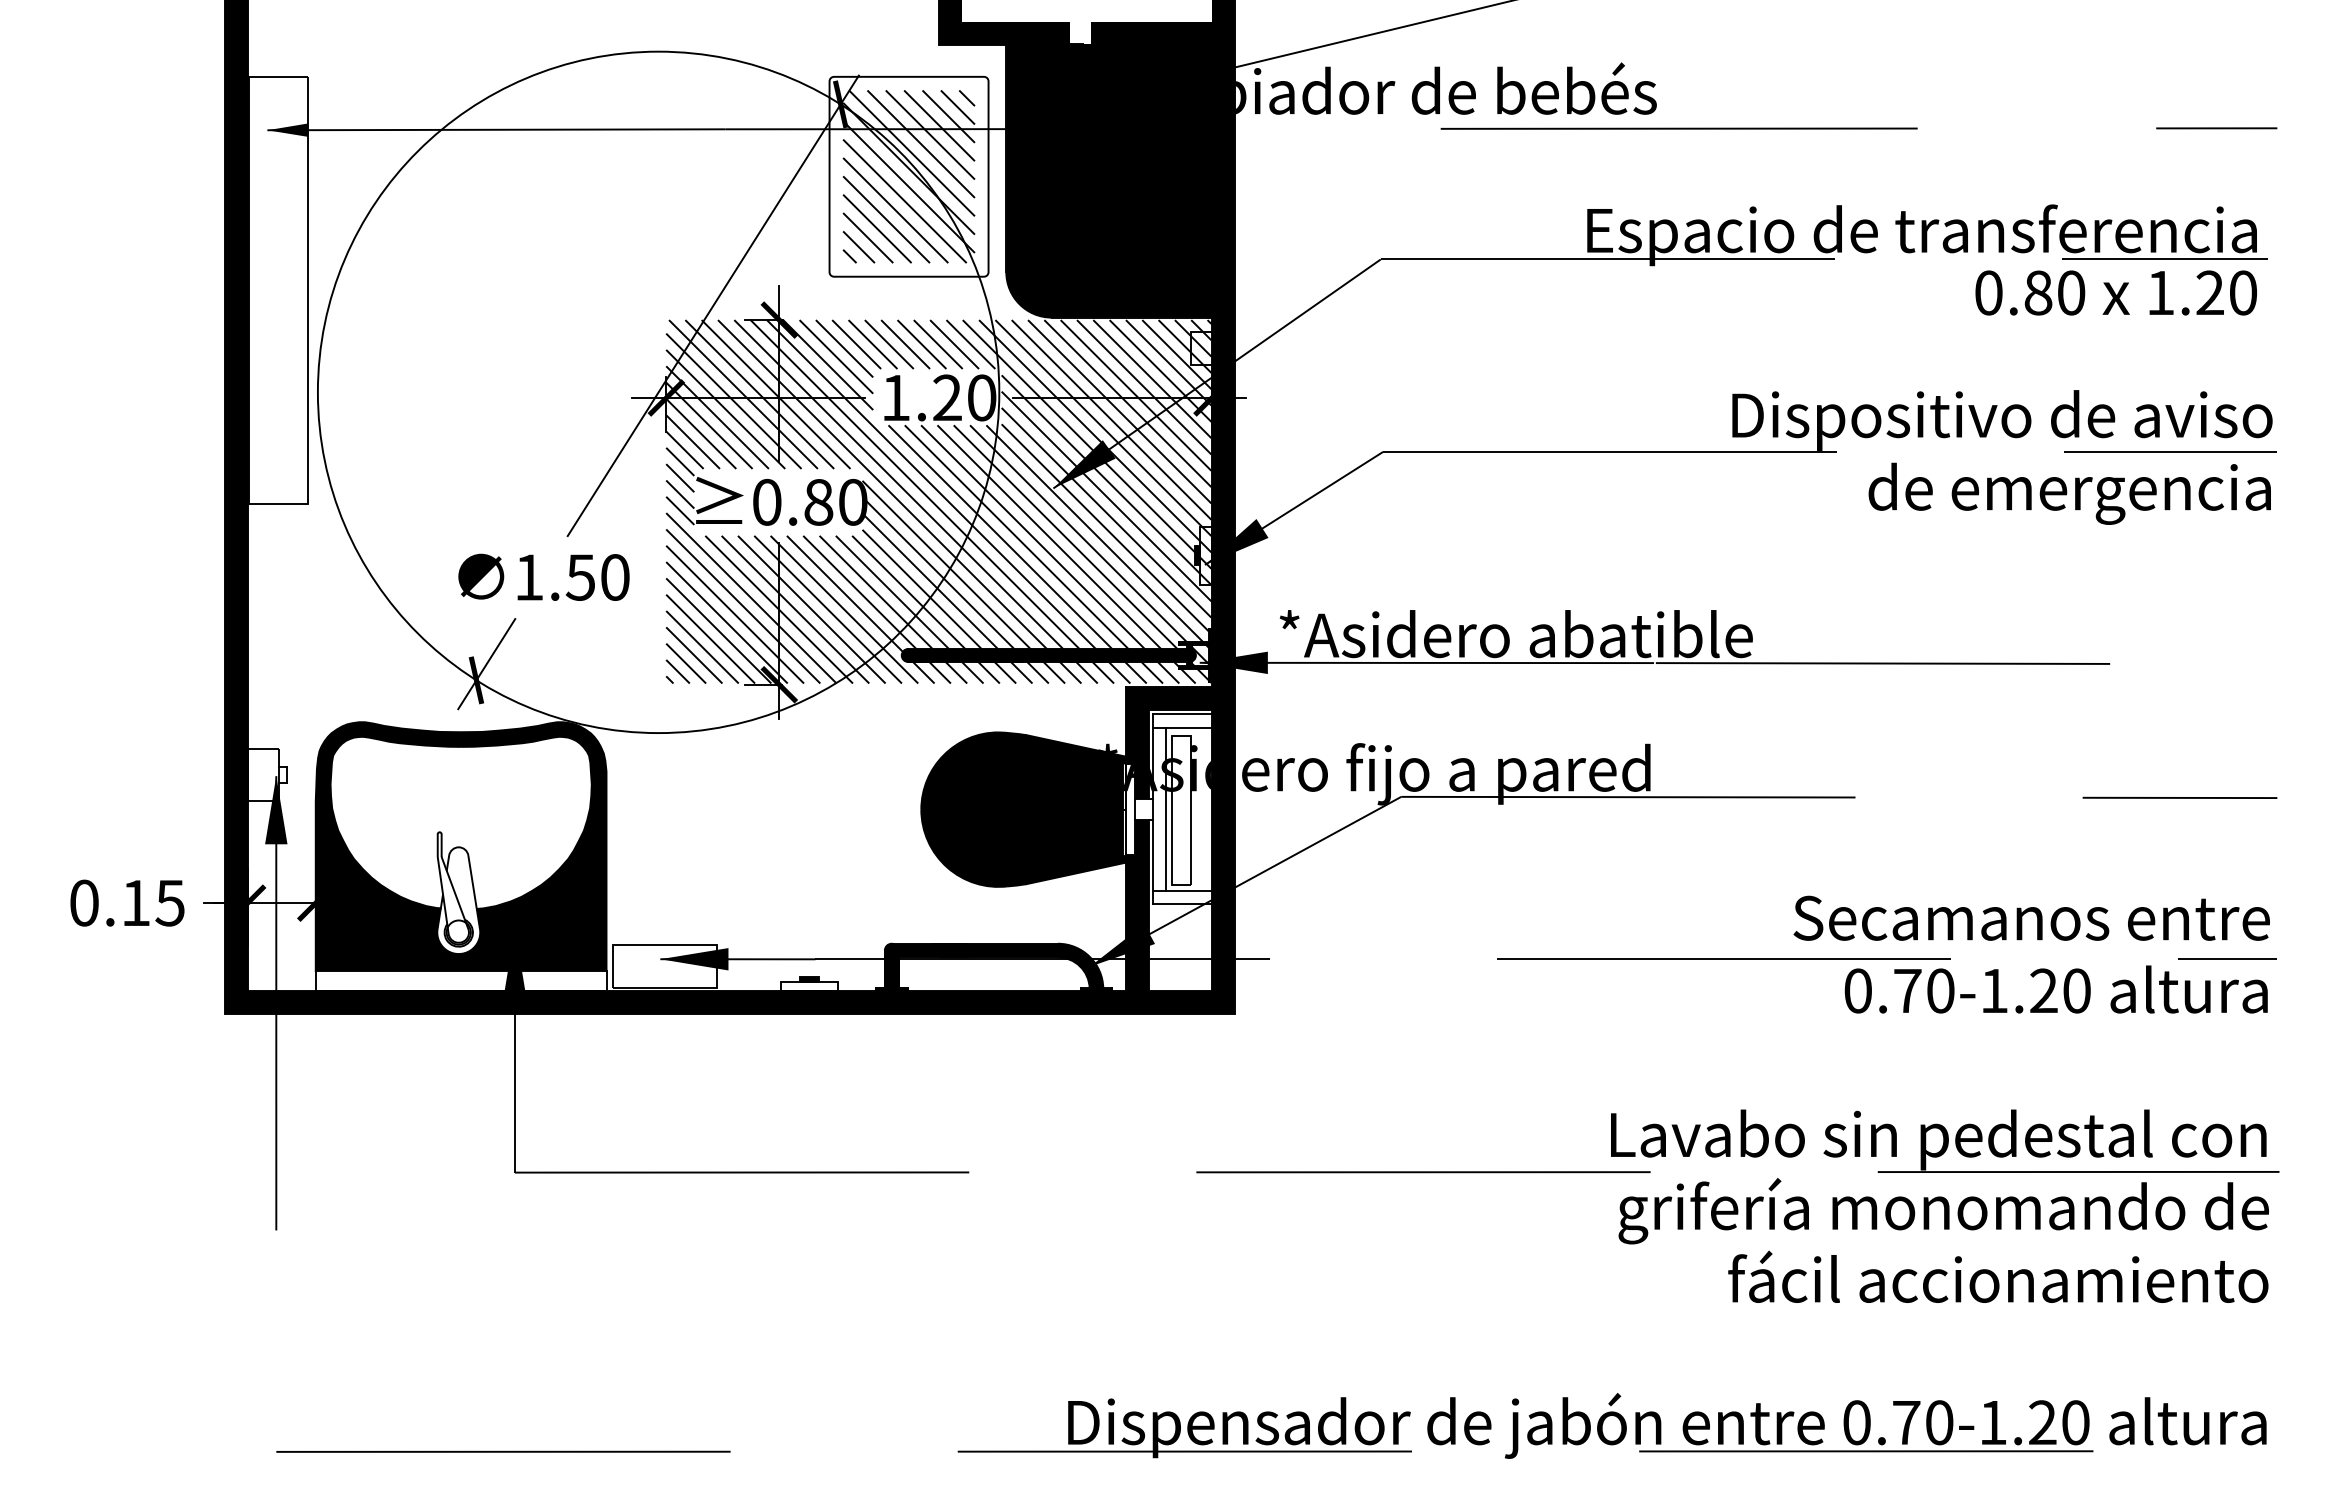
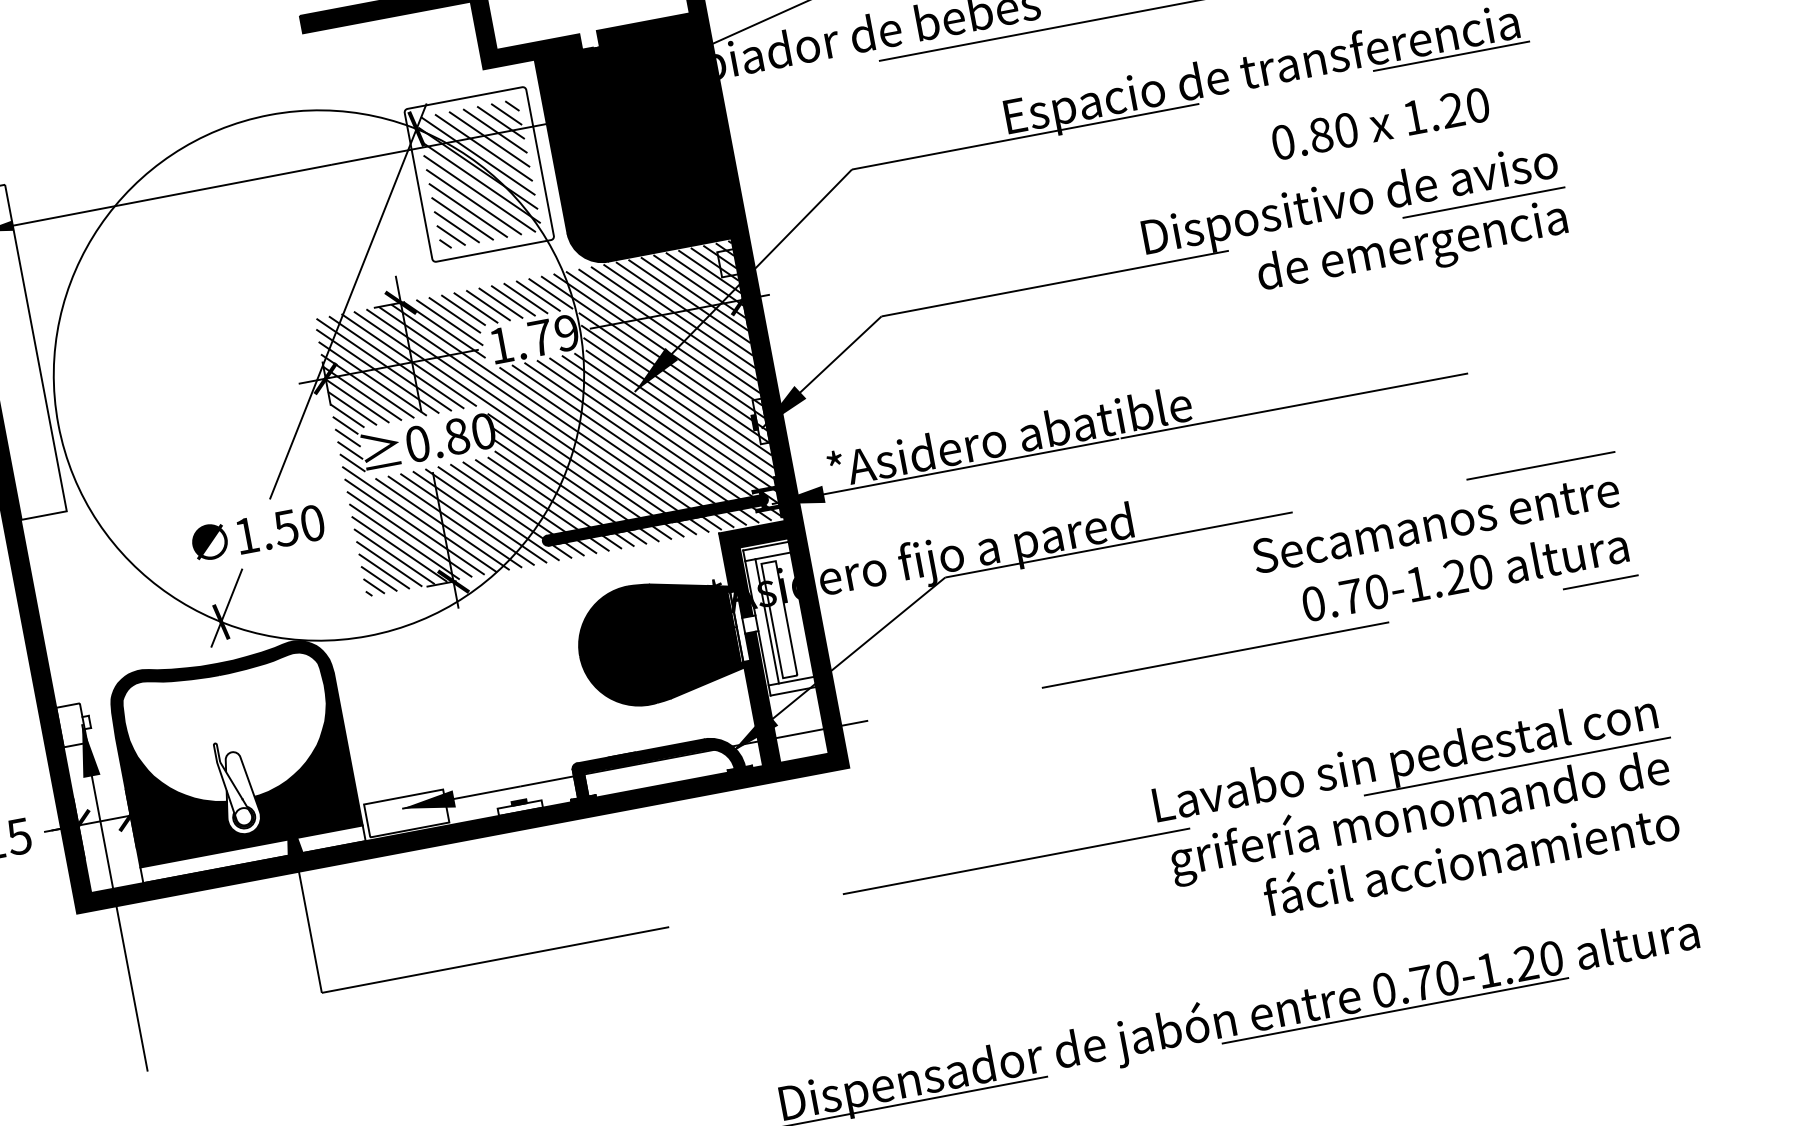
text: (2115, 292) -> (1380, 123), moved
text: (964, 397) -> (553, 335), 1.20 -> 1.79
text: (2031, 954) -> (1440, 550), moved

